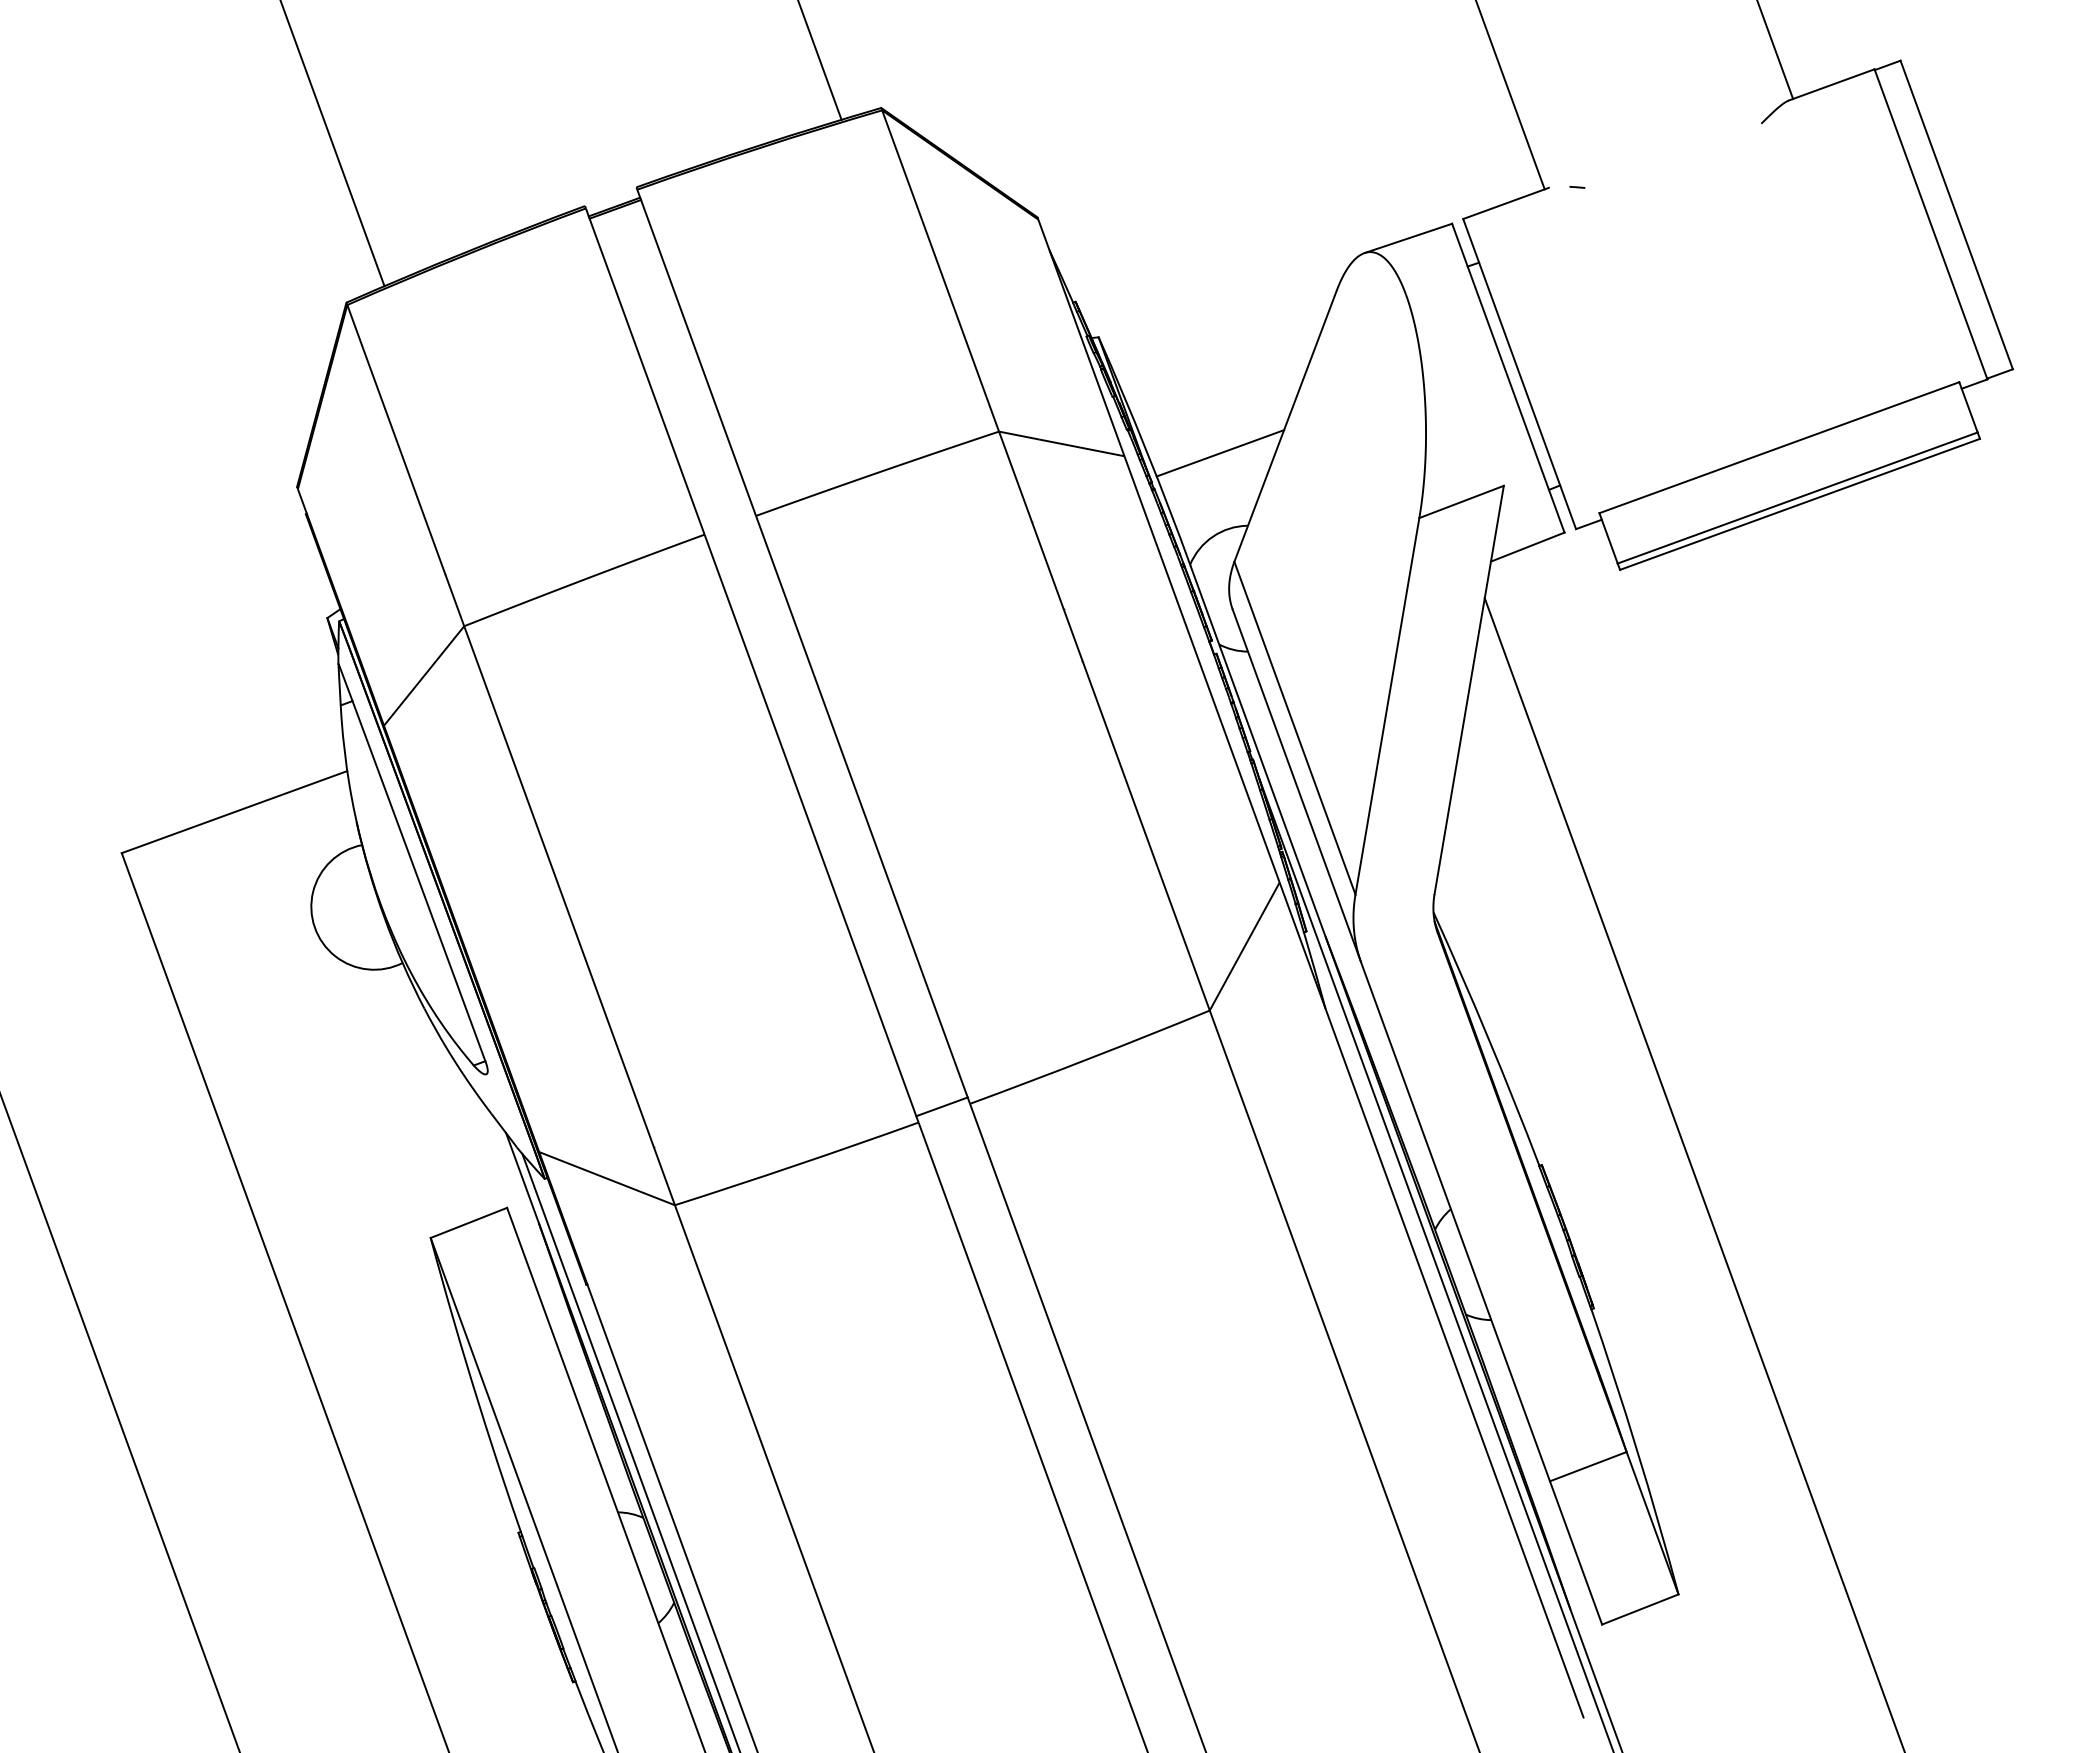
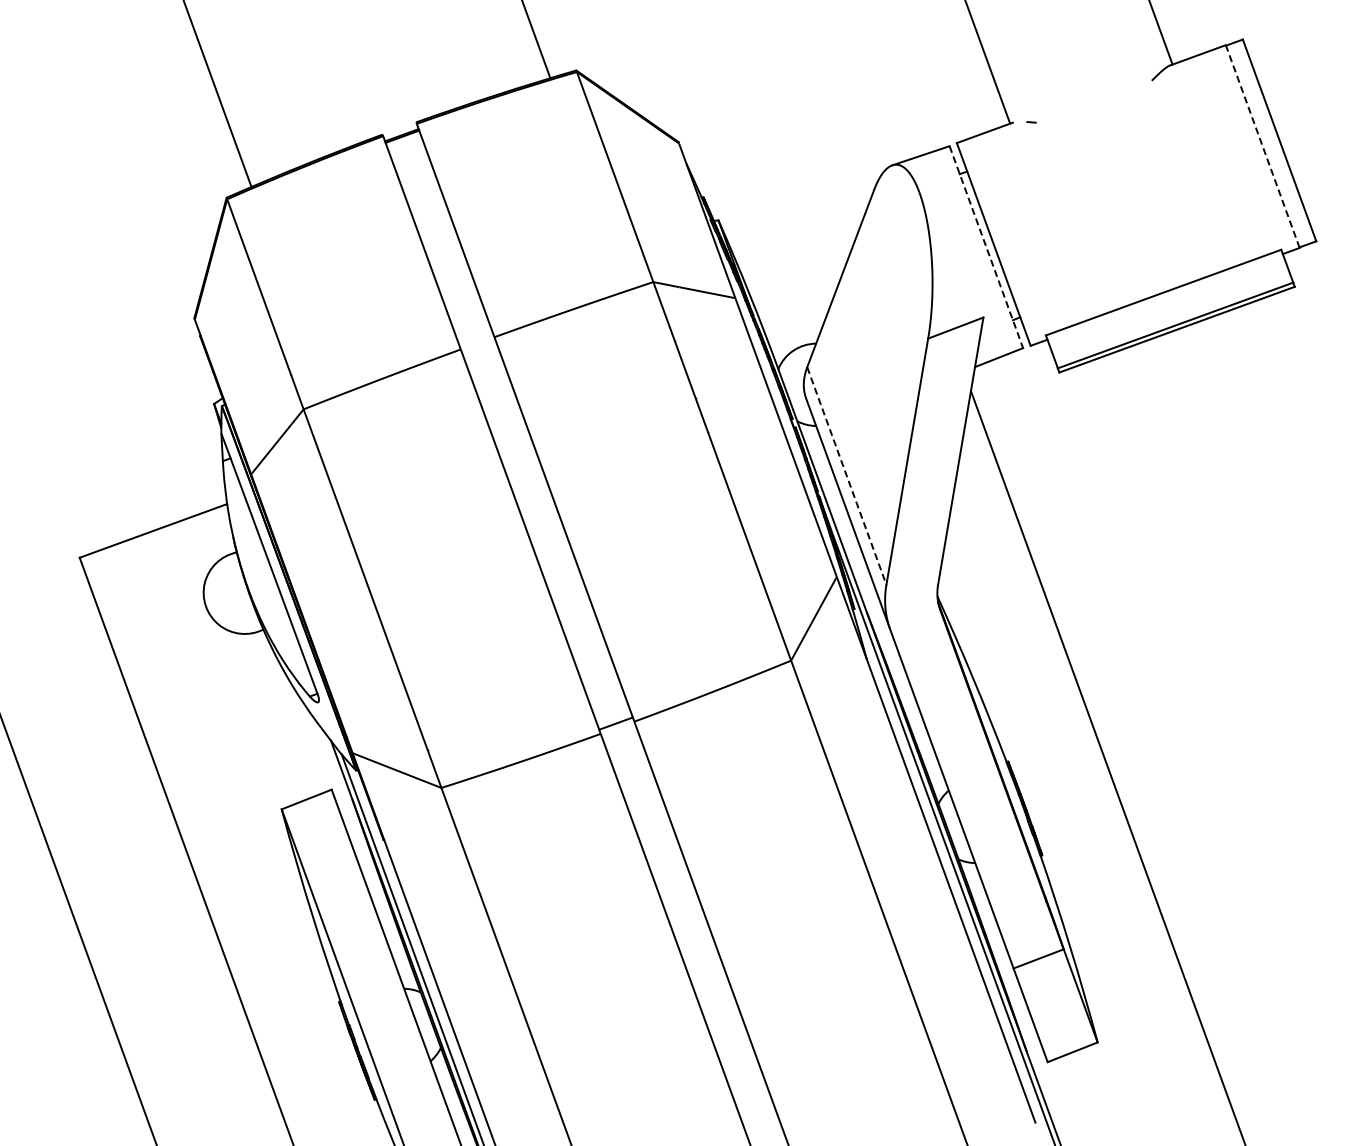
line: (1930, 224) -> (1262, 146), solid -> dashed
line: (1508, 378) -> (986, 247), solid -> dashed
line: (1219, 453) -> (797, 296), removed
line: (1294, 728) -> (846, 476), solid -> dashed

